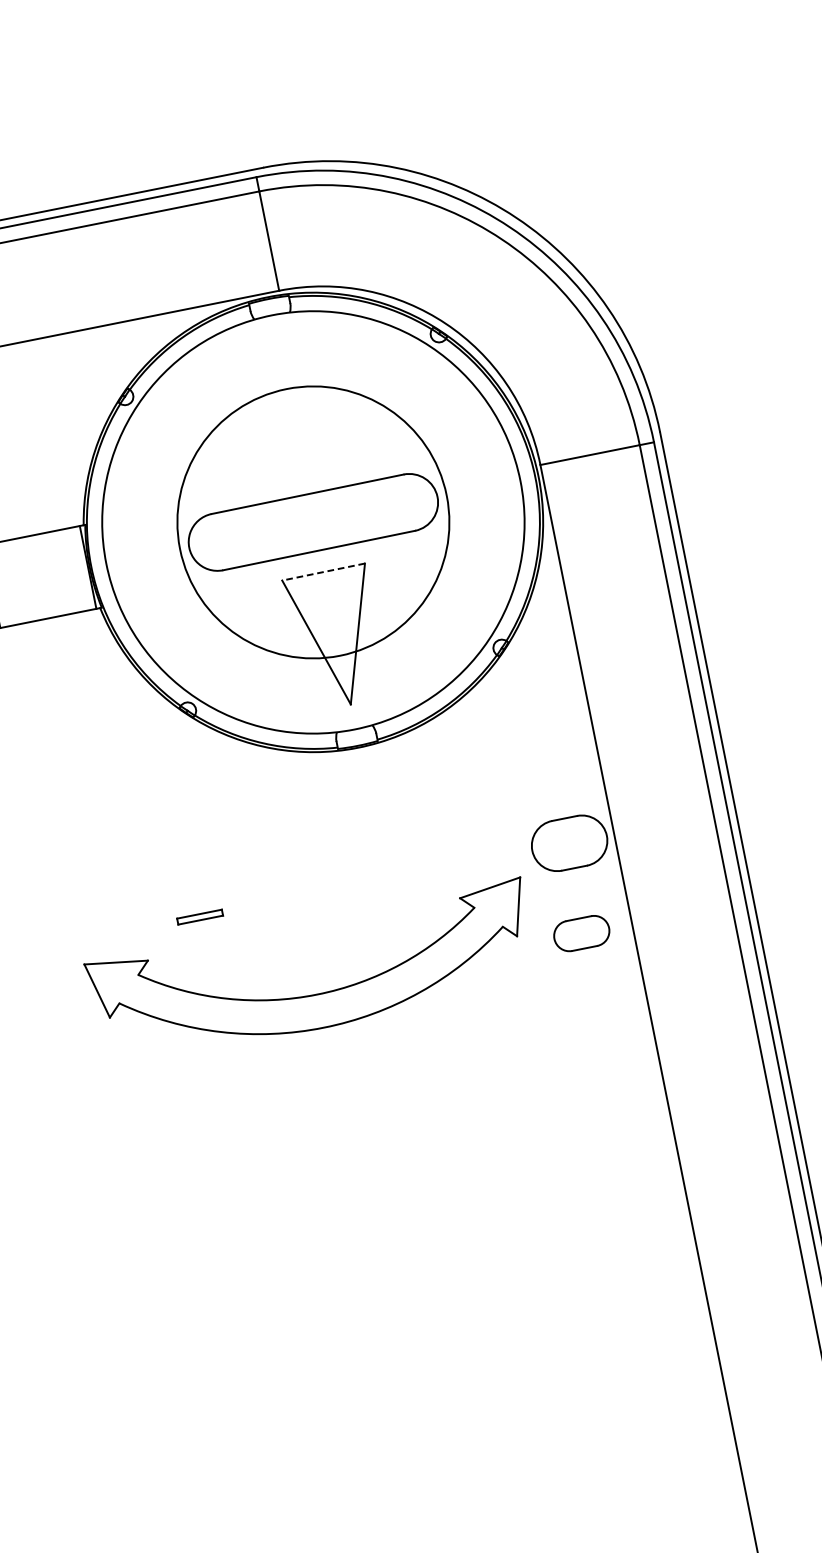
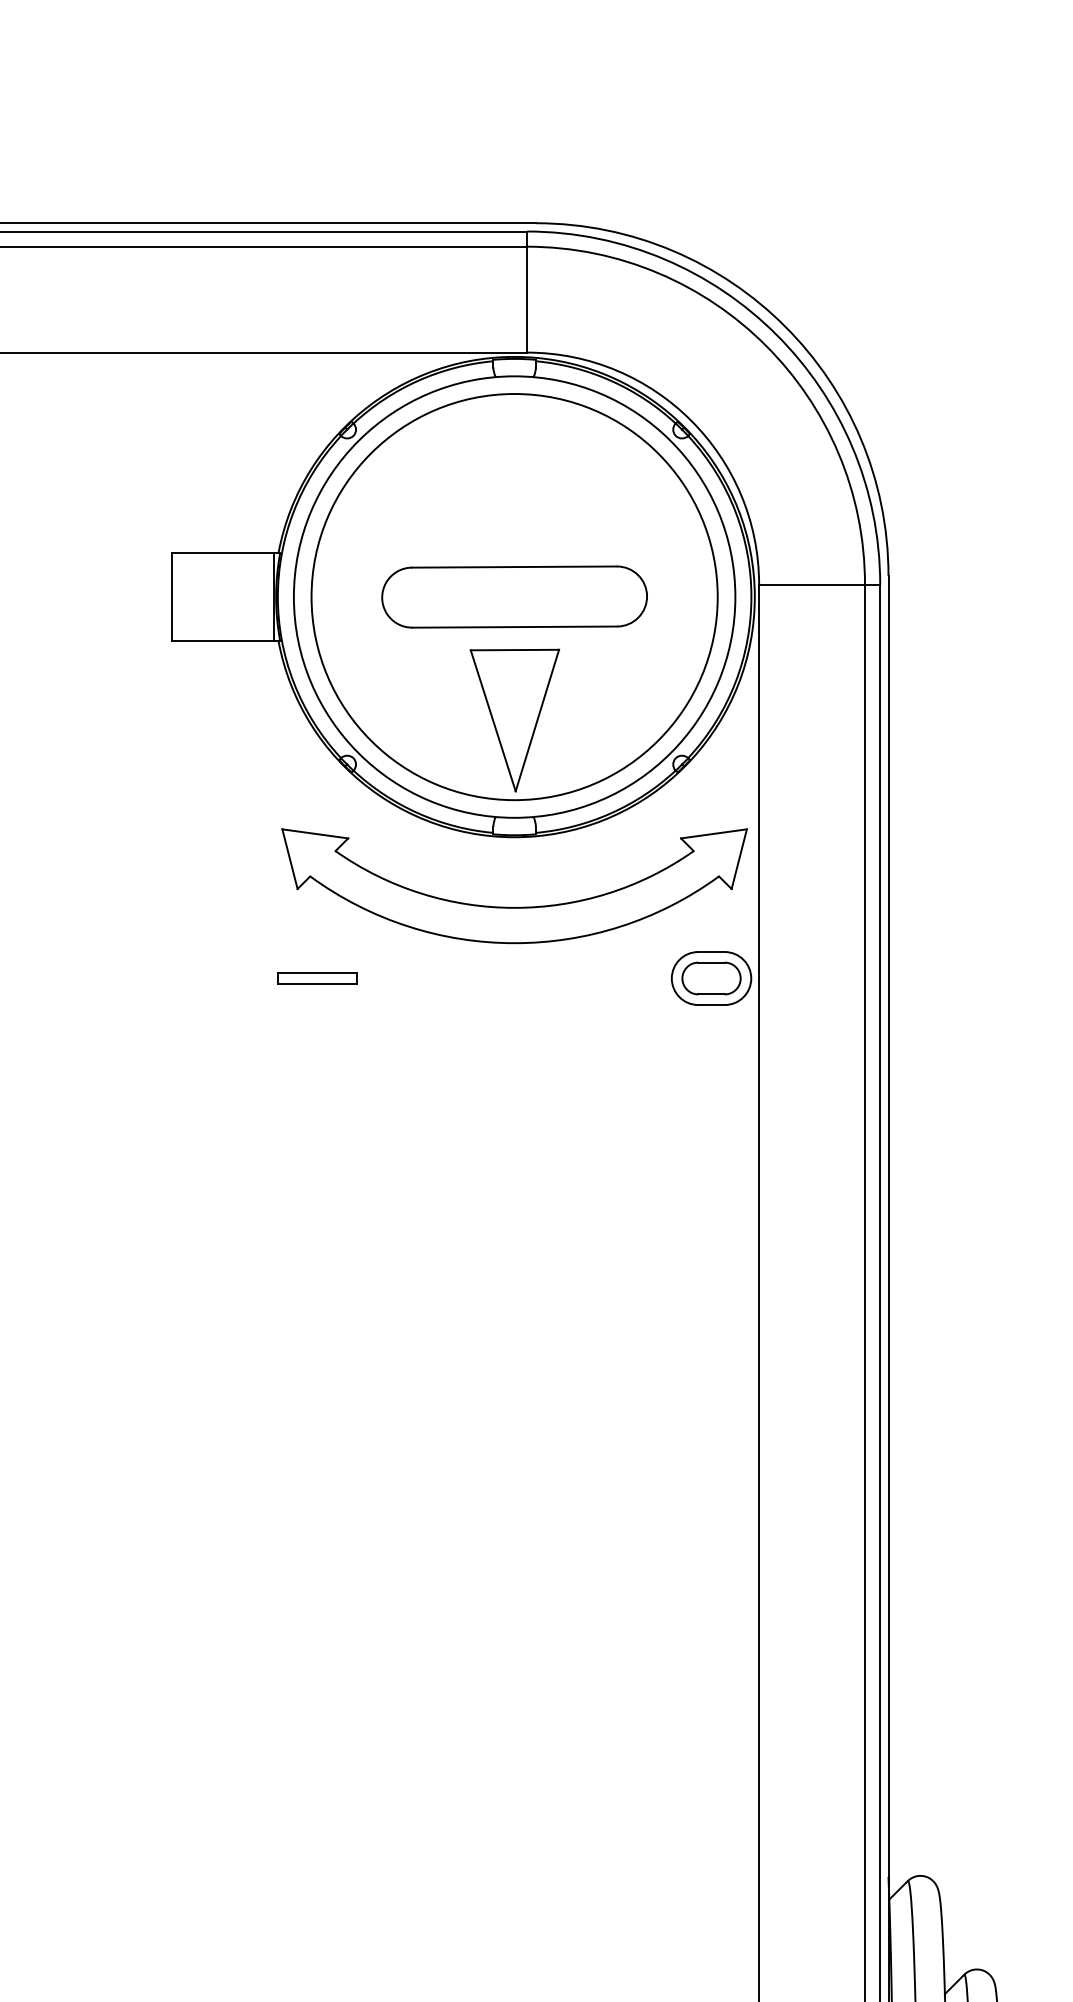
circle: (313, 522) -> (514, 597), size x1.43
line: (323, 572) -> (514, 650), dashed -> solid
part: (199, 917) -> (317, 978), size x1.67
part: (581, 933) -> (711, 978), moved
part: (316, 994) -> (514, 907), moved

